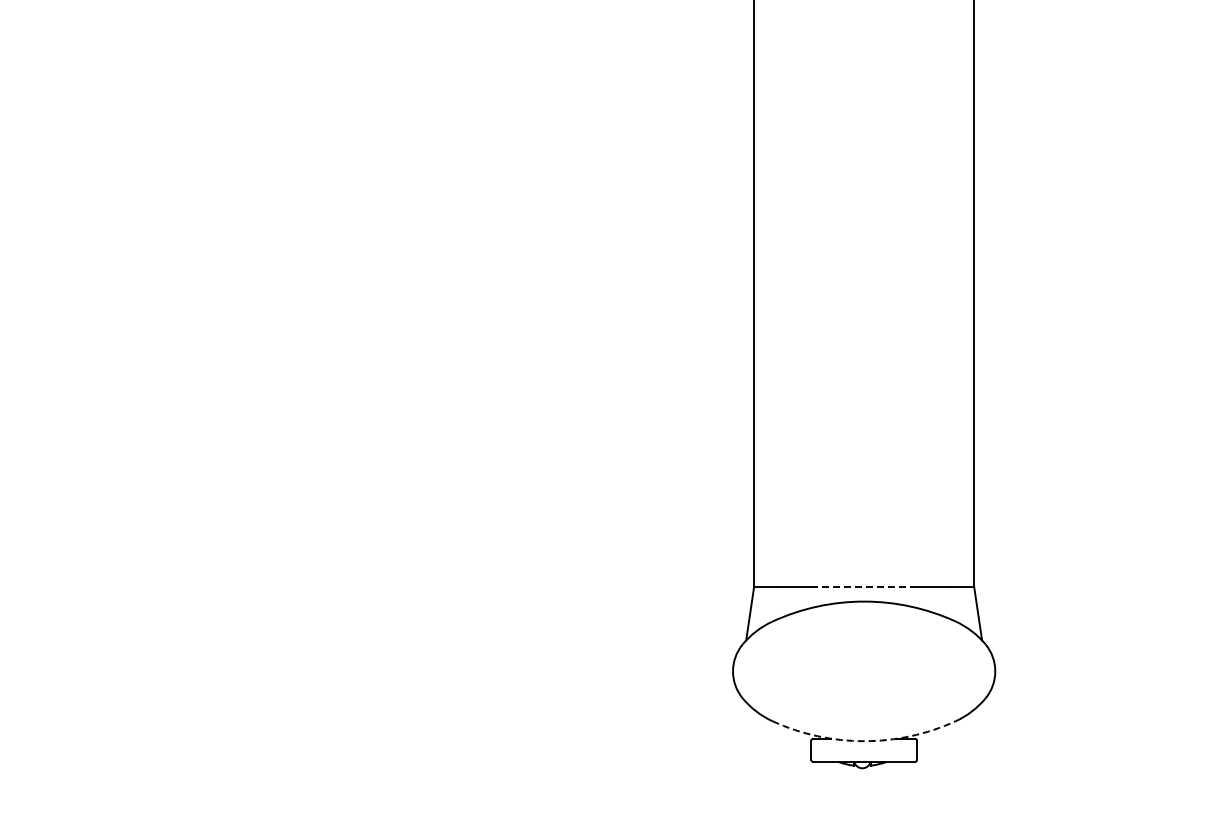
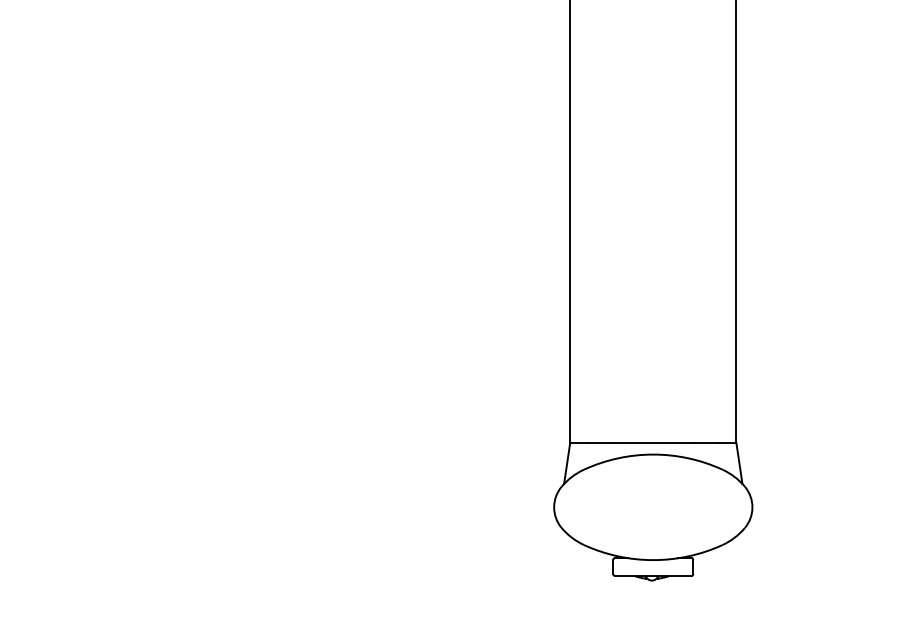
line: (864, 586) -> (653, 443), dashed -> solid
arc: (864, 741) -> (653, 560), dashed -> solid

